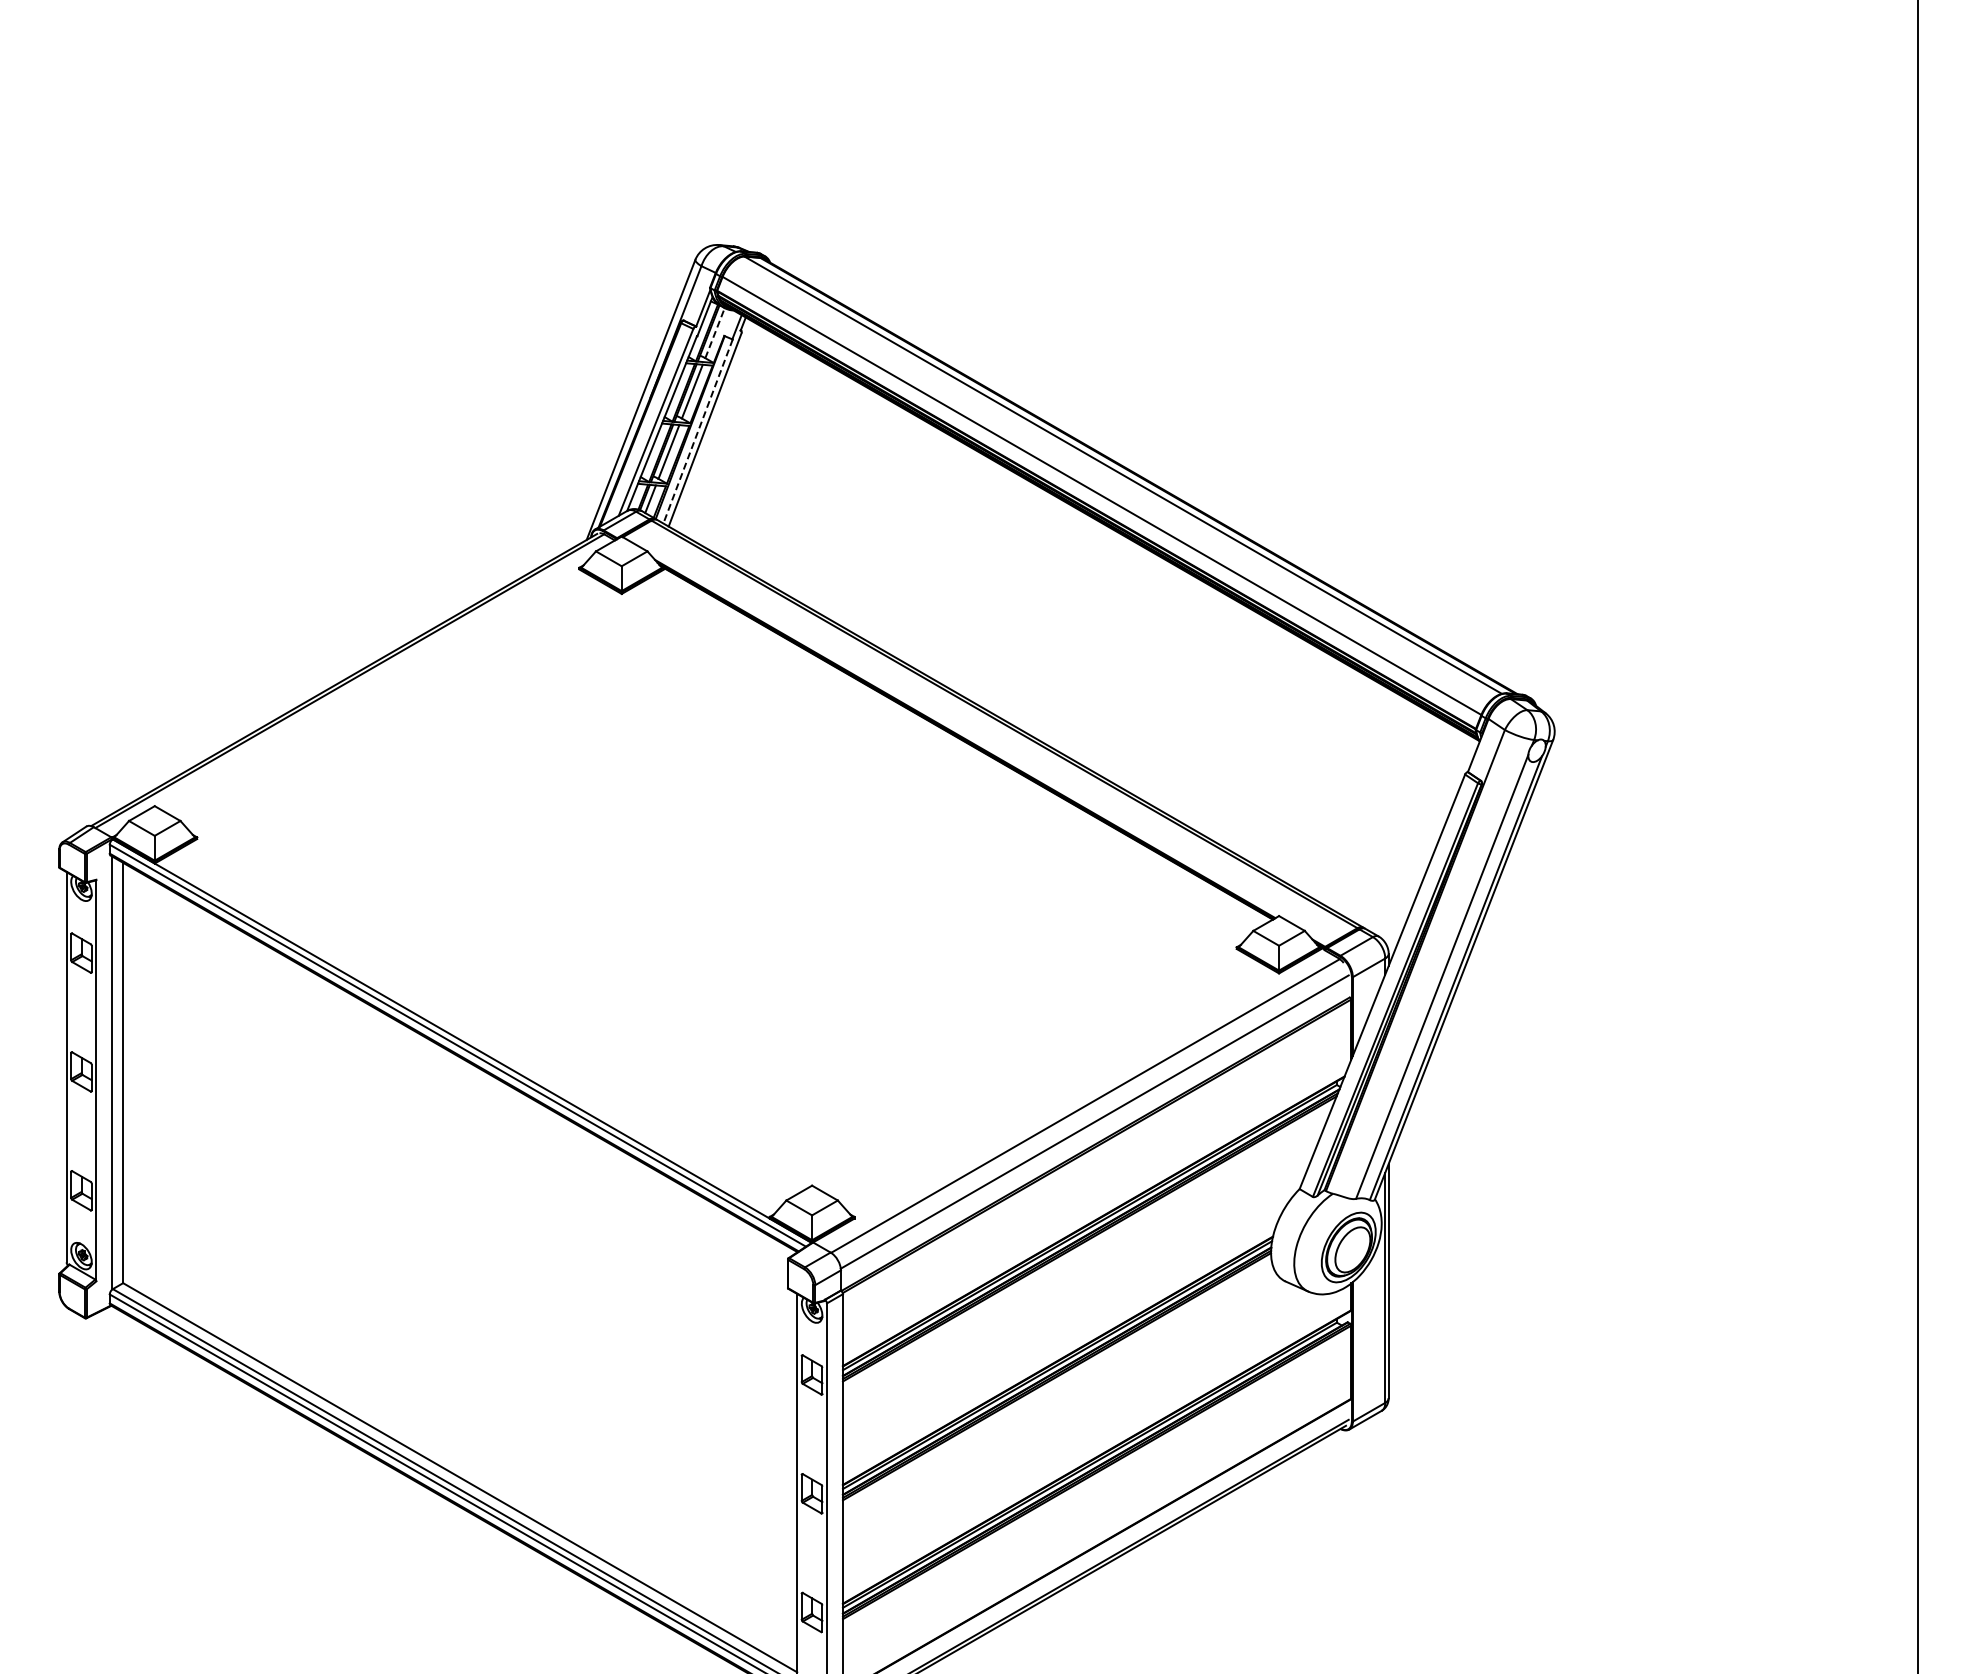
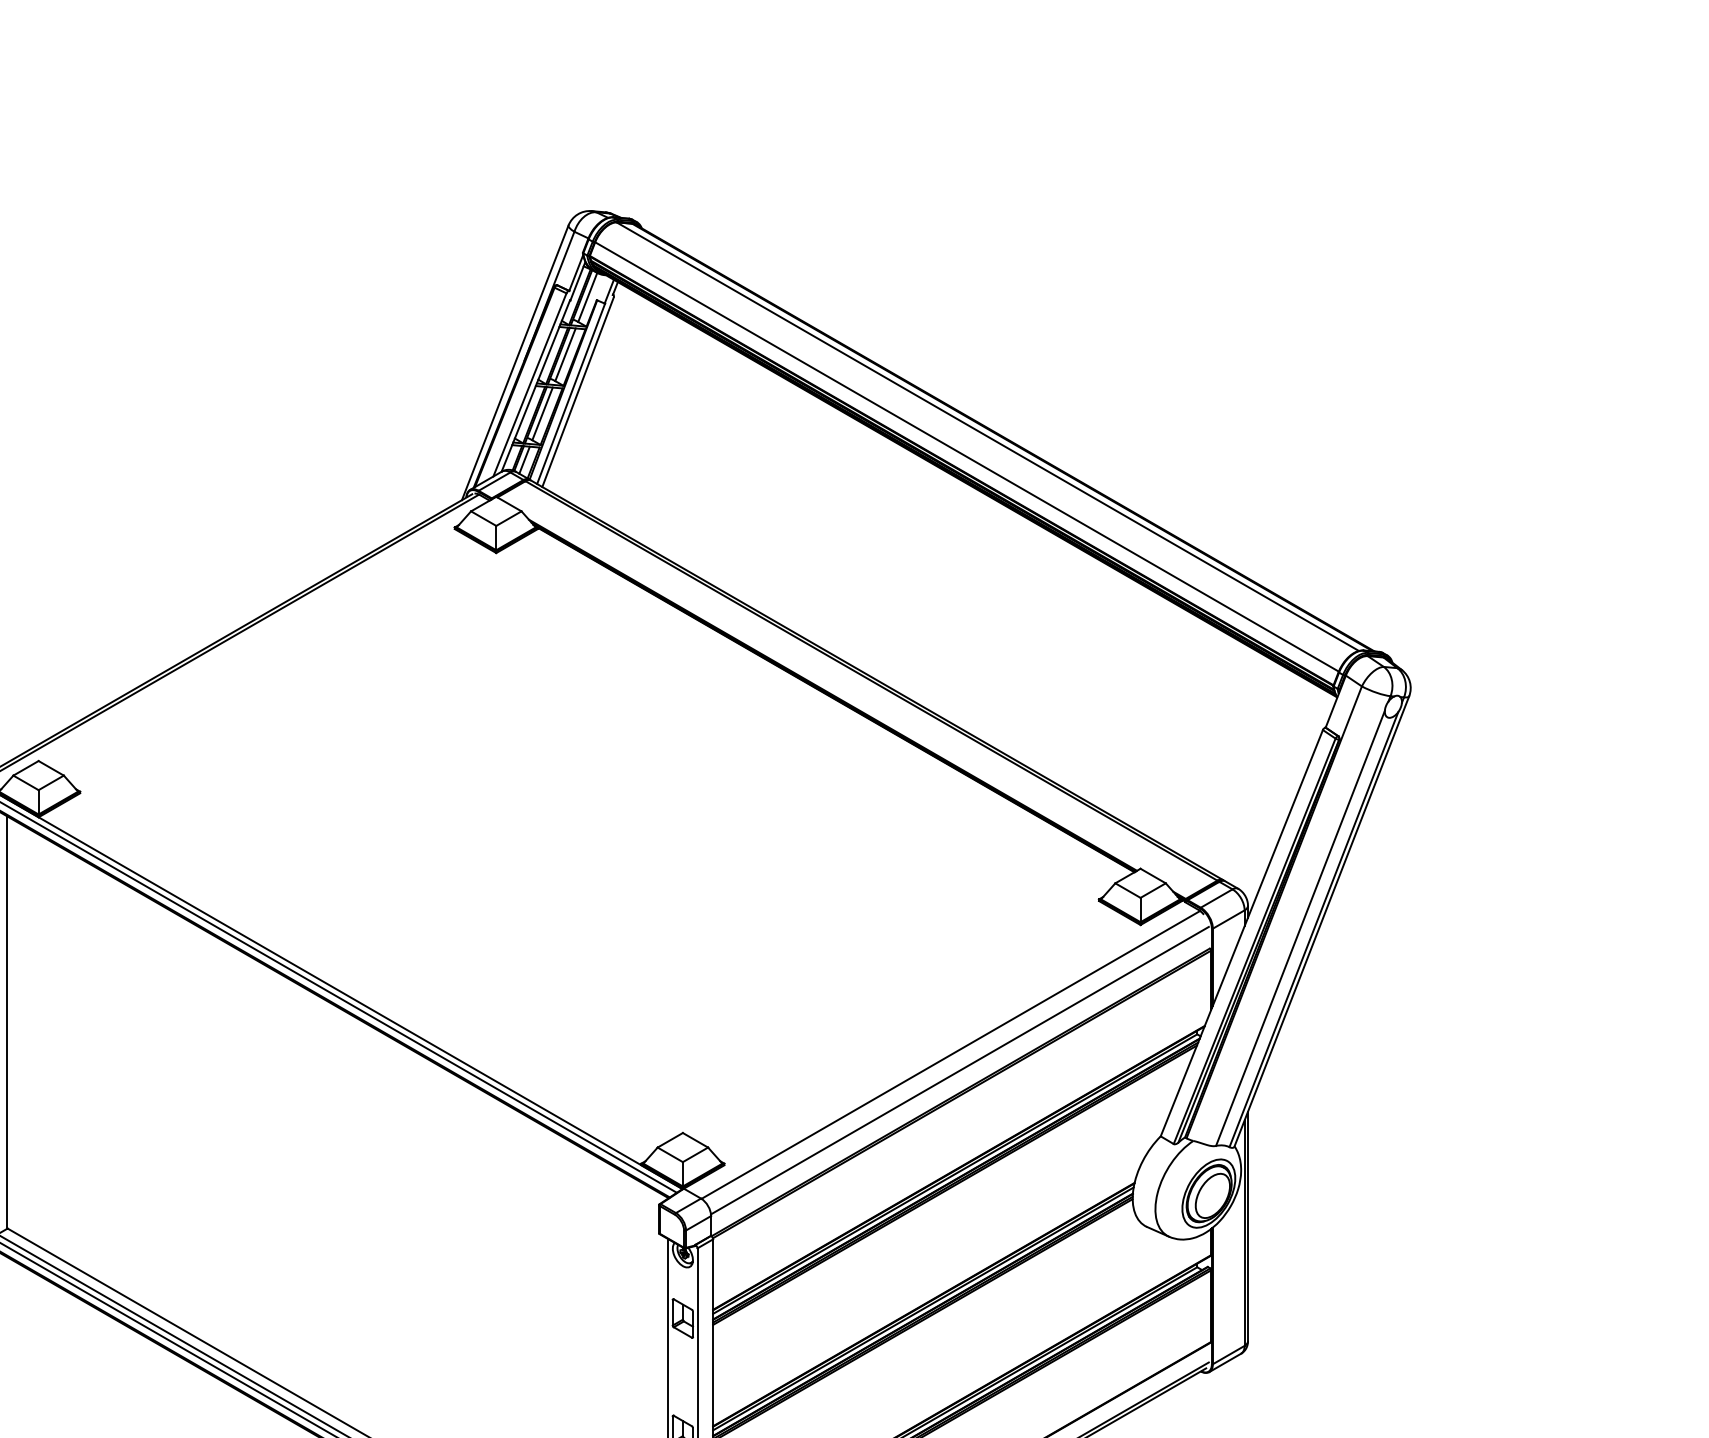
line: (715, 333) -> (588, 297), dashed -> solid
line: (697, 431) -> (570, 393), dashed -> solid

